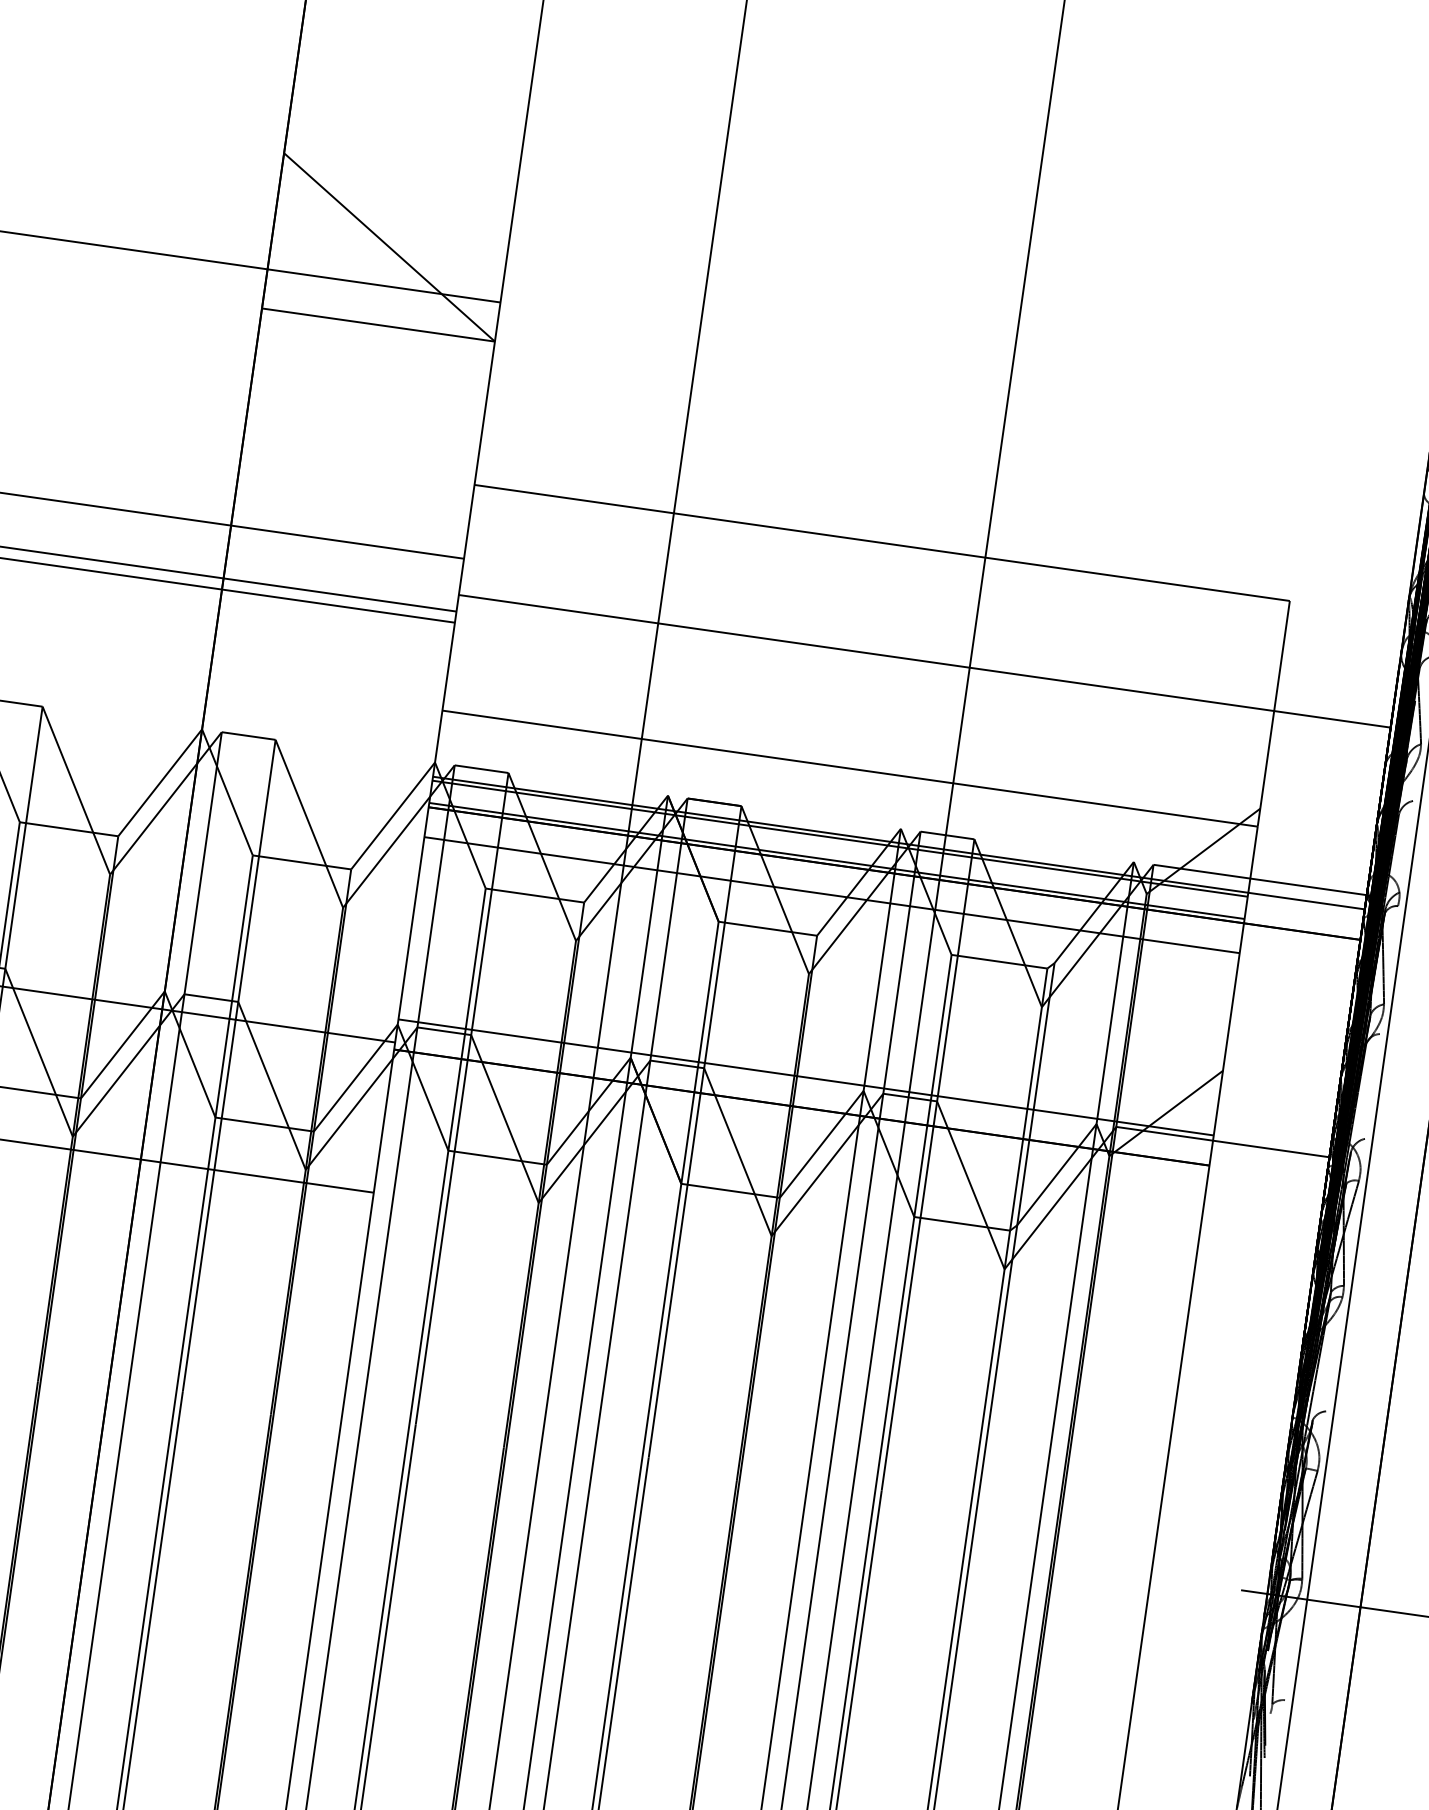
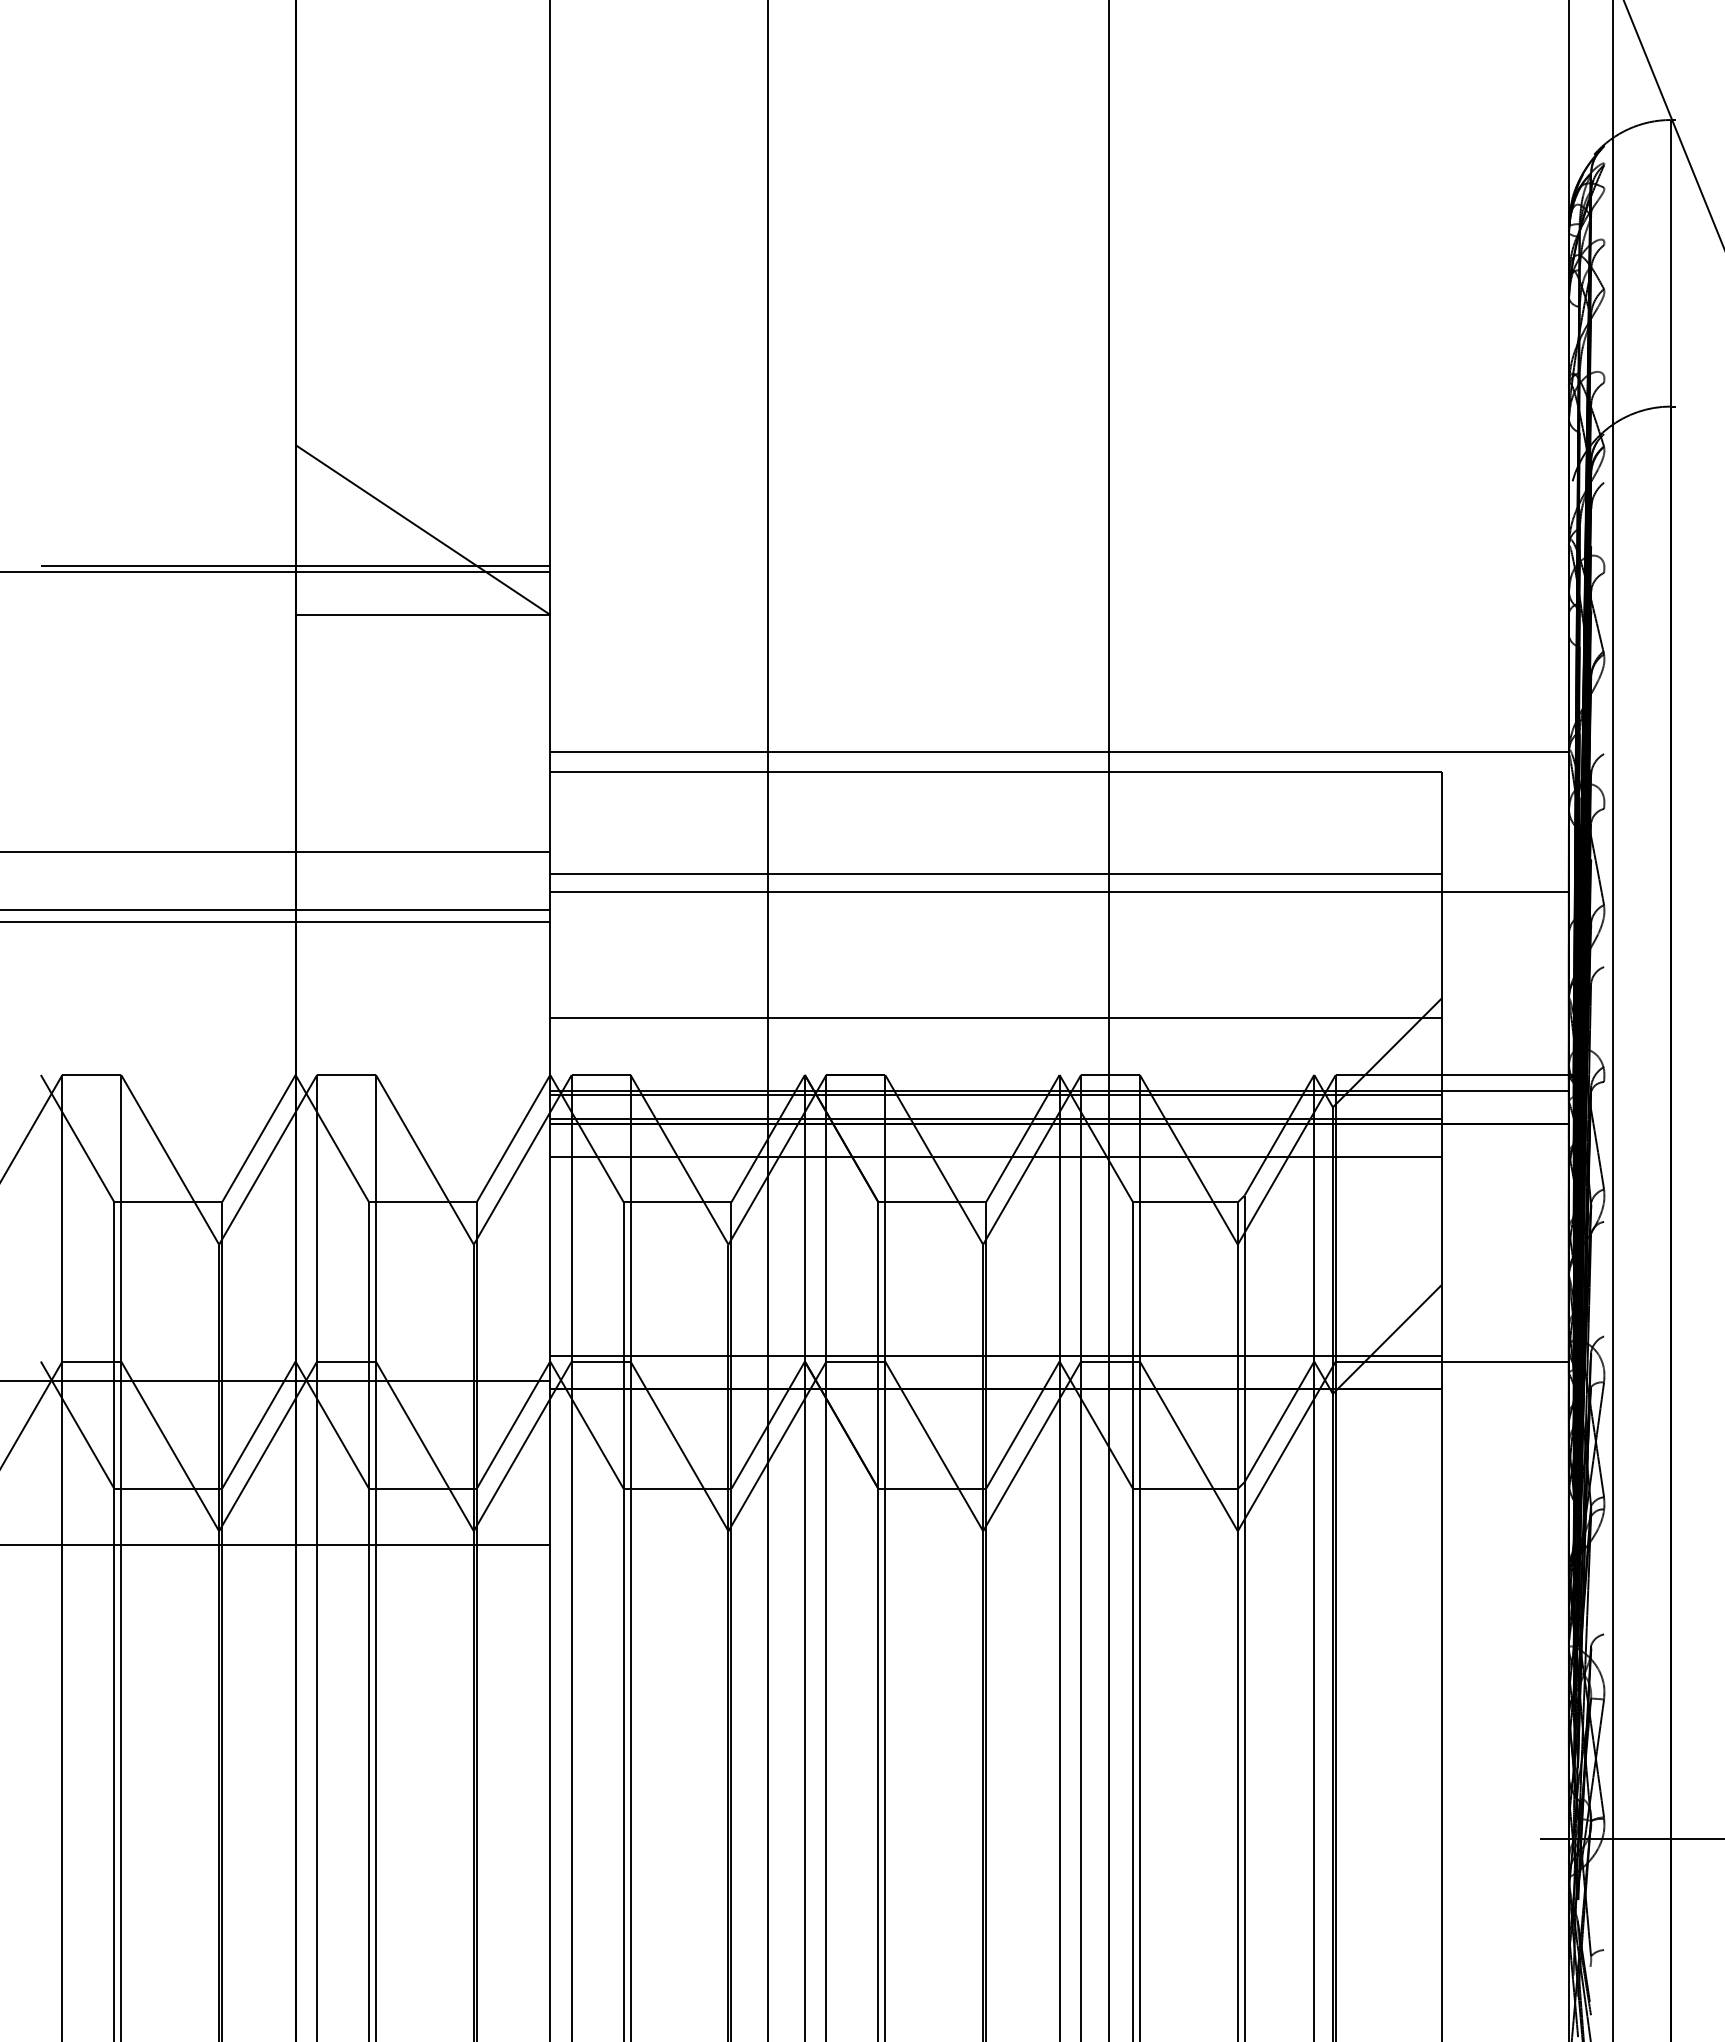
line: (268, 263) -> (295, 565), added
line: (942, 532) -> (1059, 751), added
line: (868, 636) -> (995, 873), added

